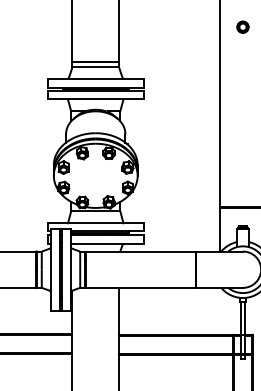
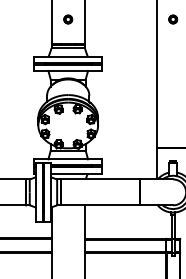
part: (95, 26) -> (68, 19), added

